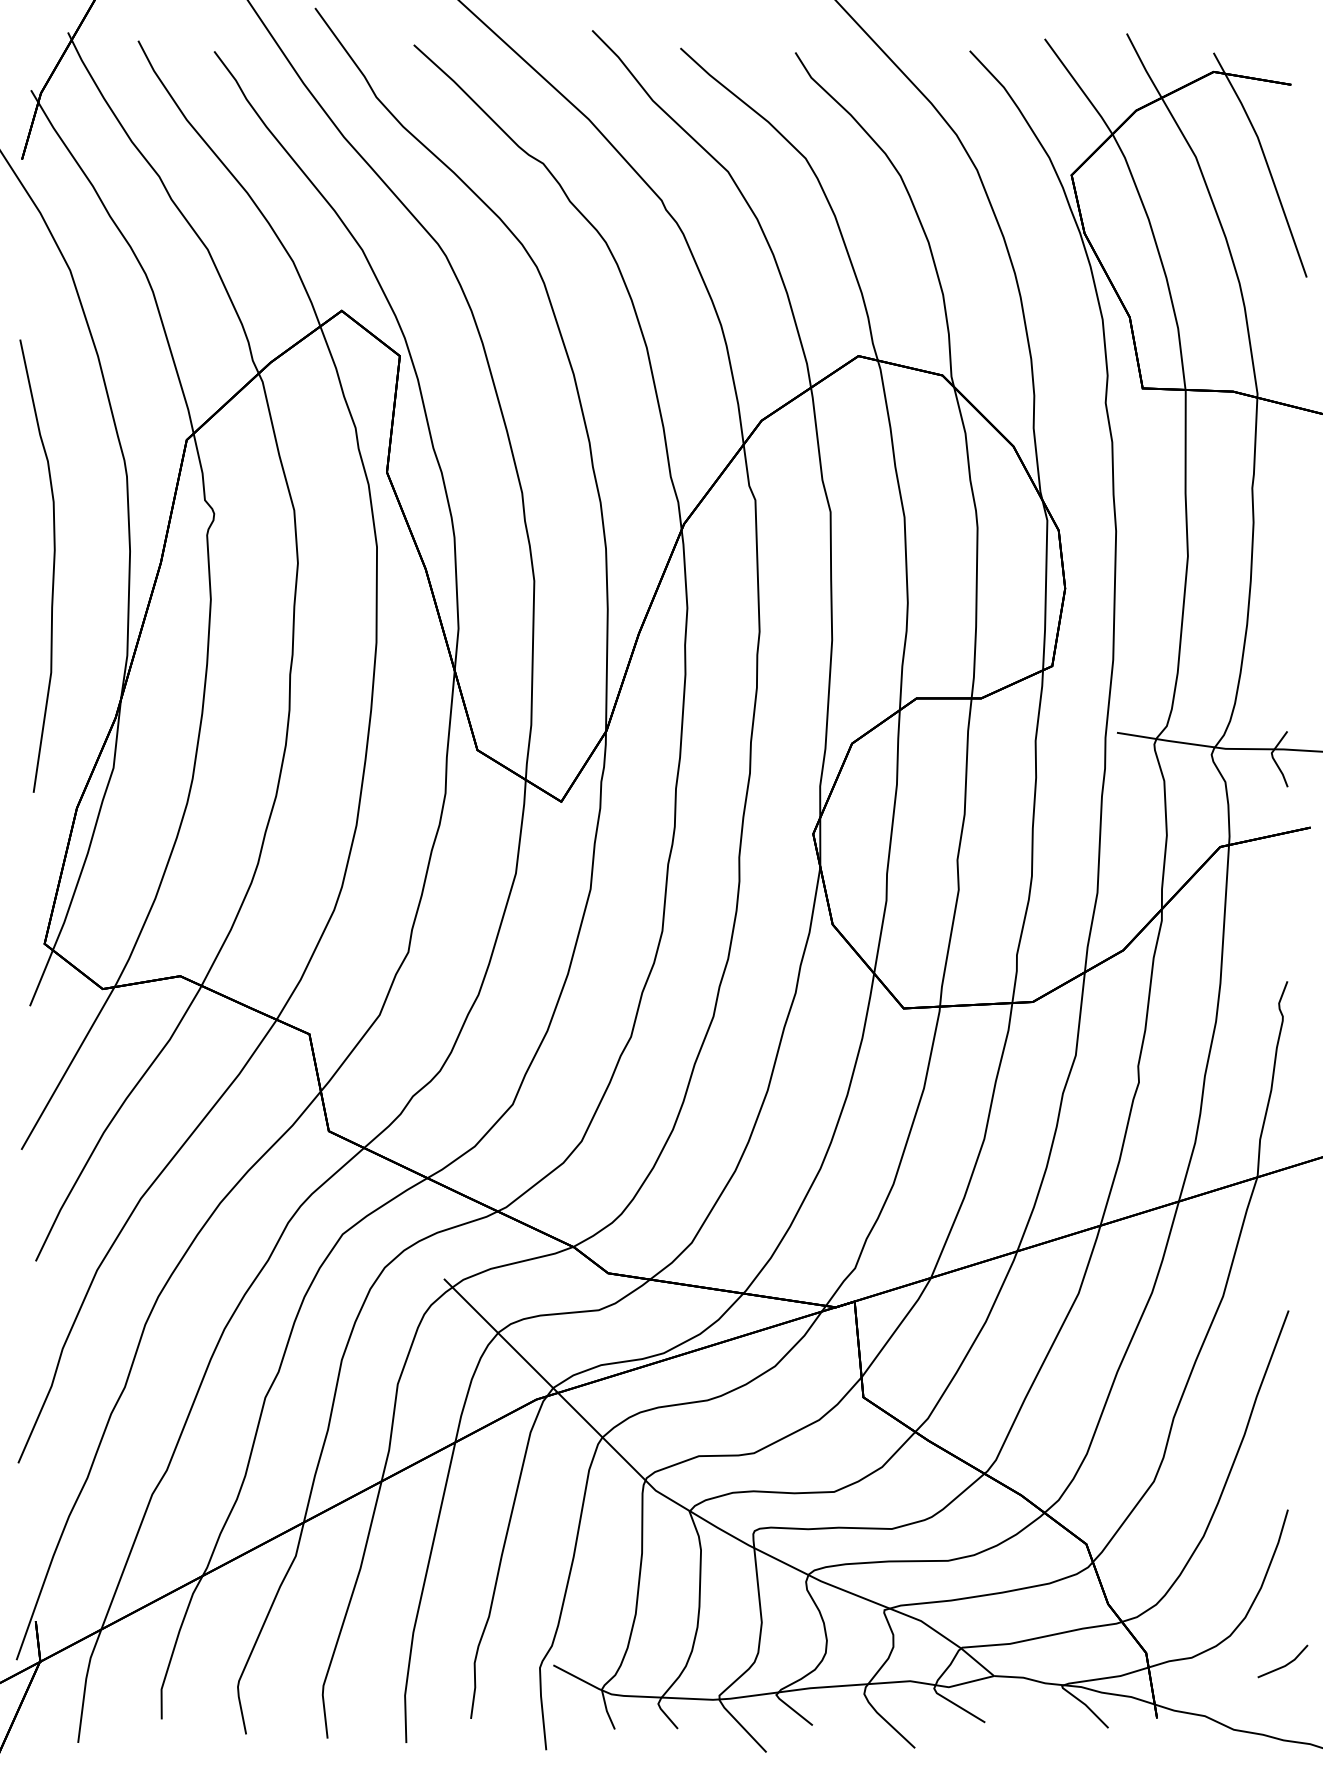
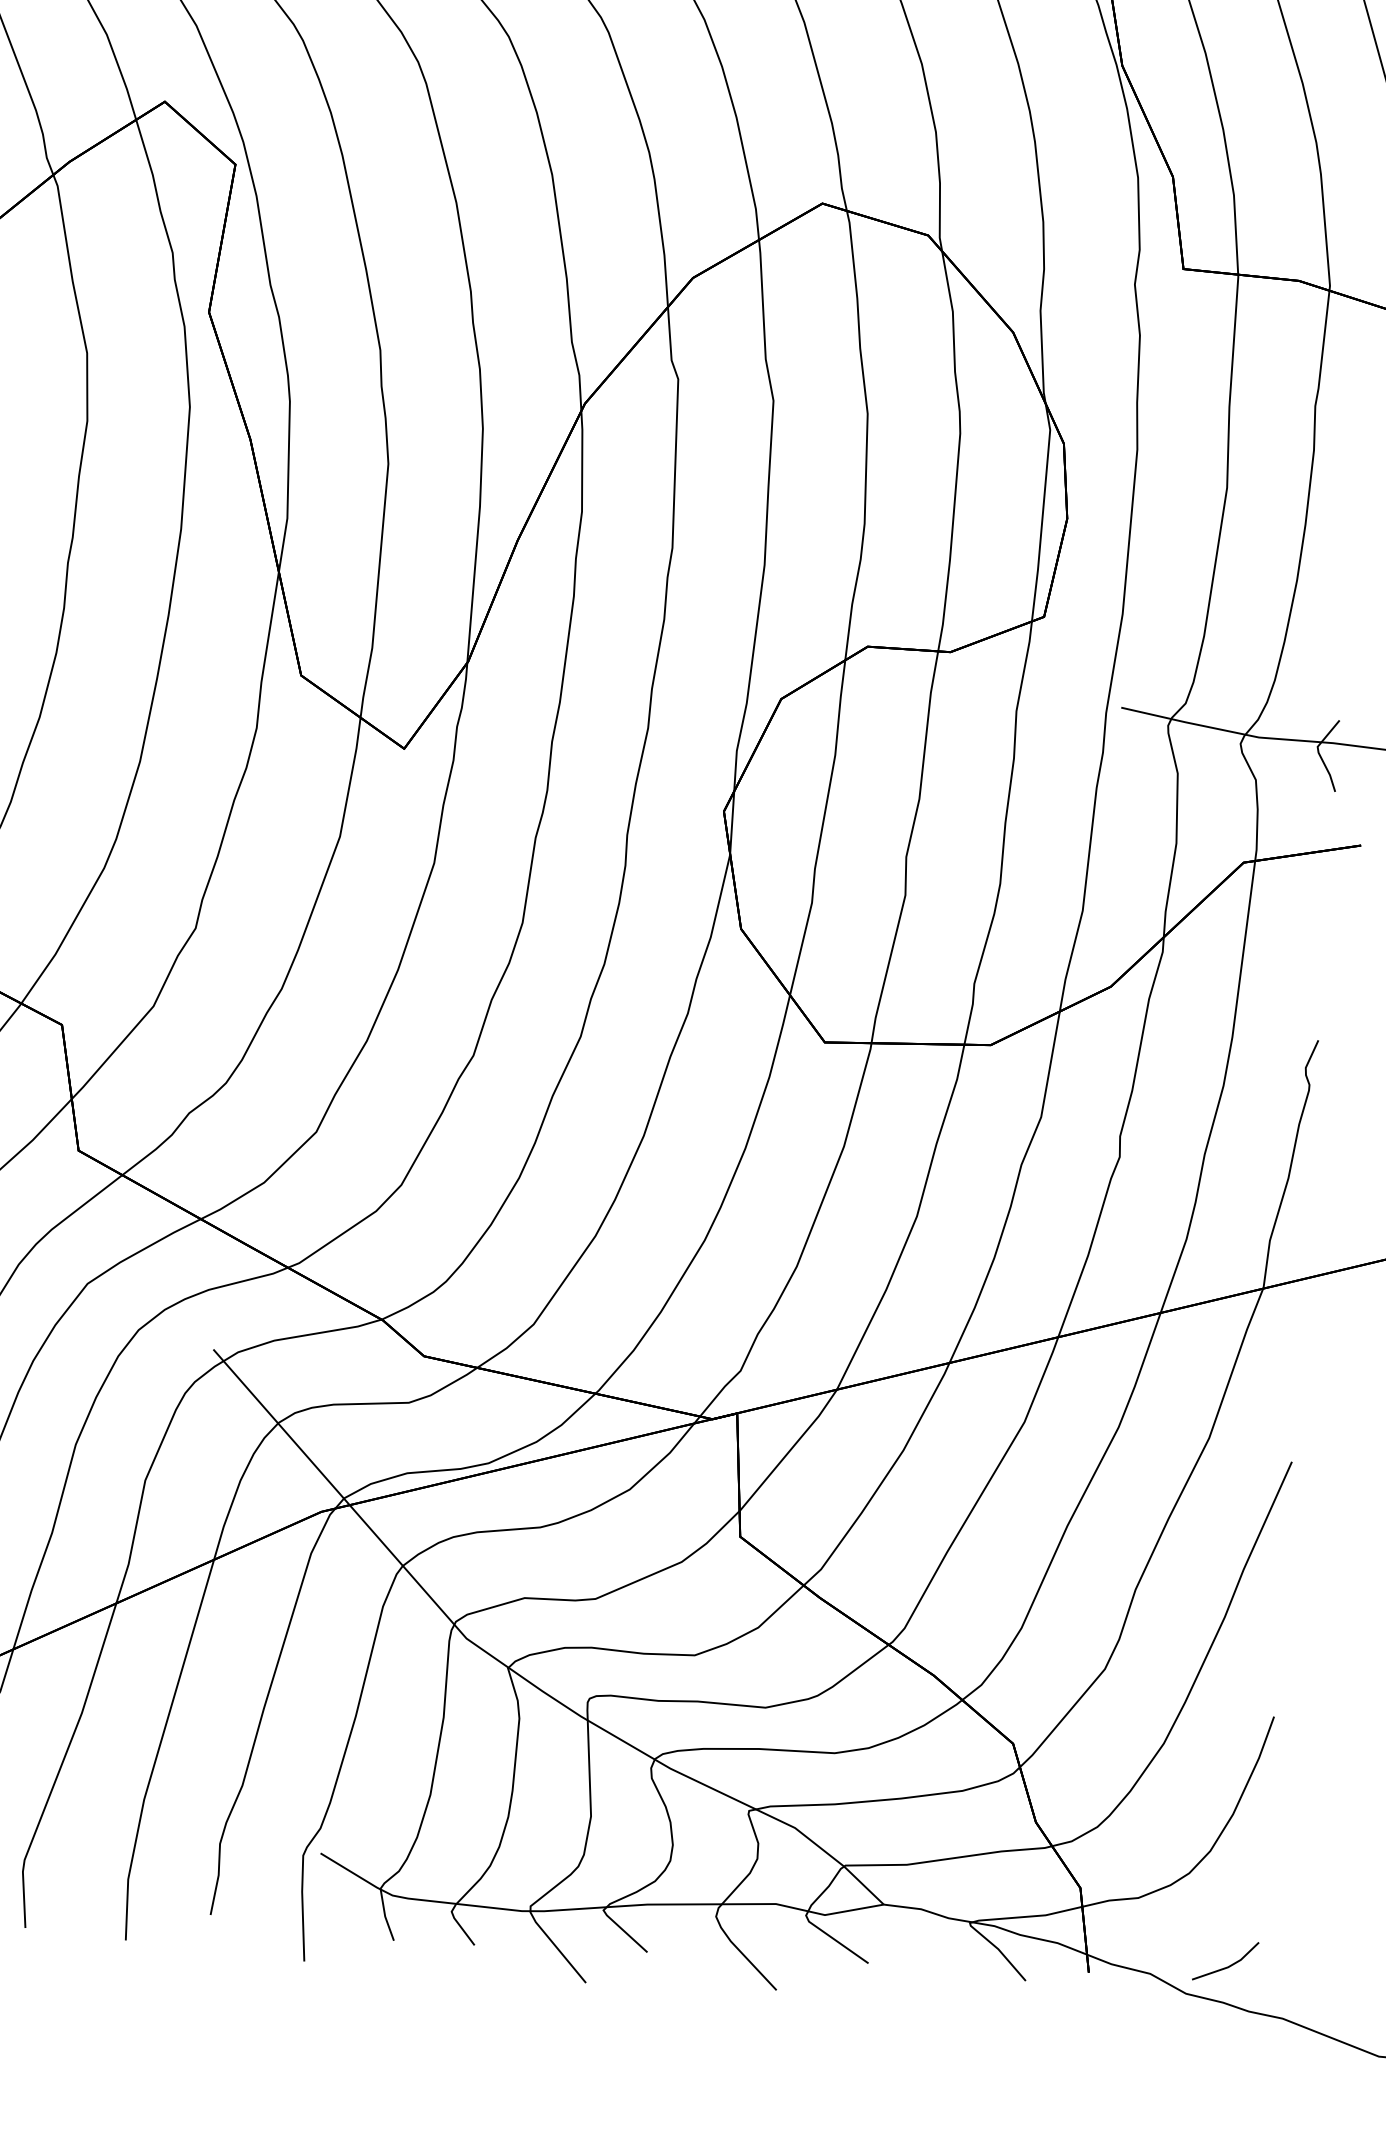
line: (1283, 1665) -> (1226, 1966), moved

